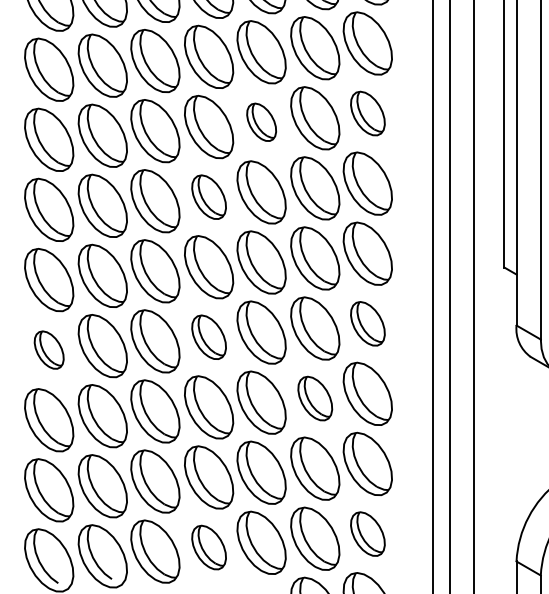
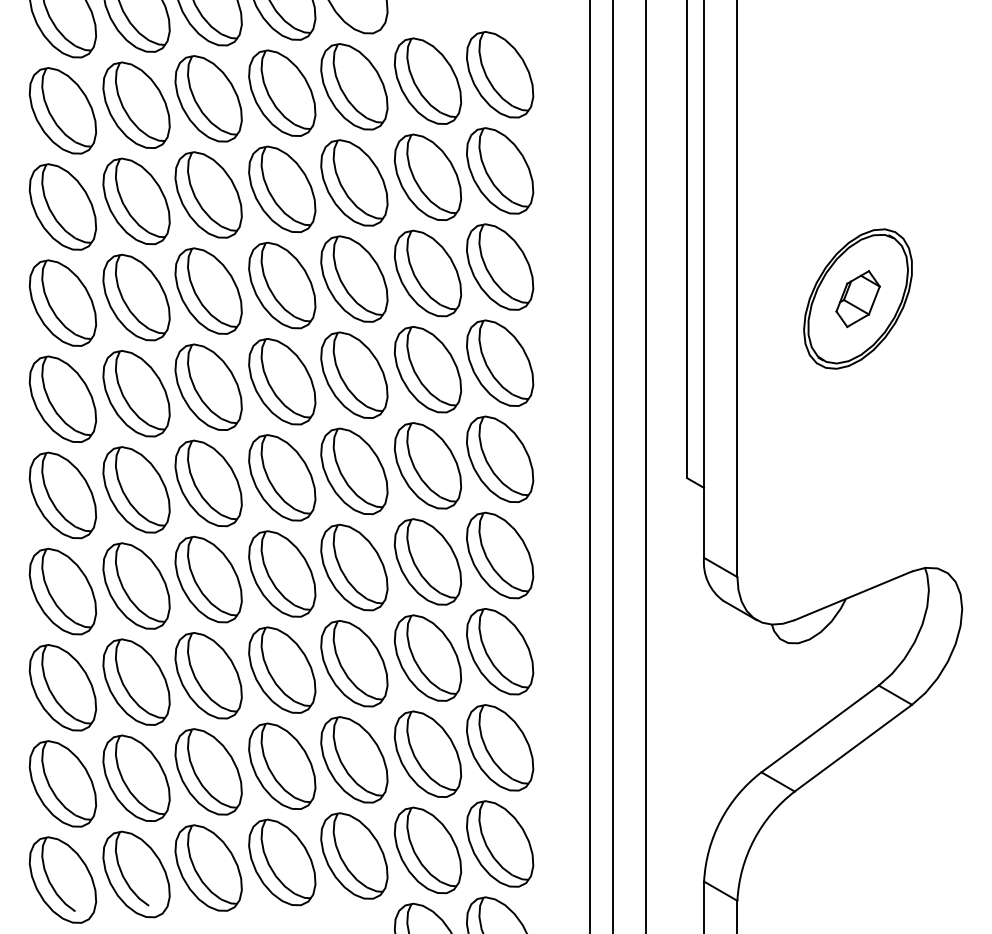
part: (368, 113) -> (500, 266), size x1.43
part: (261, 121) -> (354, 278), size x1.67
part: (209, 196) -> (282, 381), size x1.43
part: (368, 323) -> (500, 555), size x1.43
part: (209, 336) -> (282, 573), size x1.43
part: (48, 350) -> (62, 591), size x1.67
part: (314, 398) -> (427, 657), size x1.43
part: (368, 533) -> (500, 843), size x1.43
part: (209, 547) -> (282, 862), size x1.43

